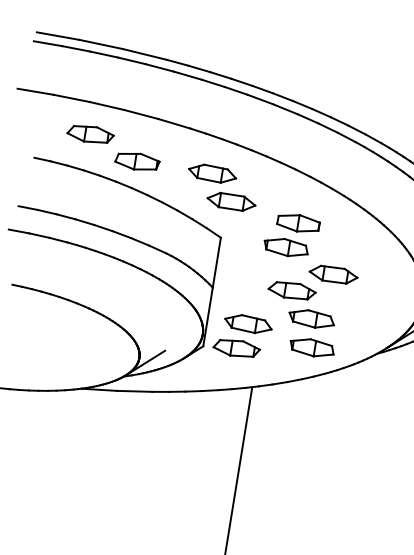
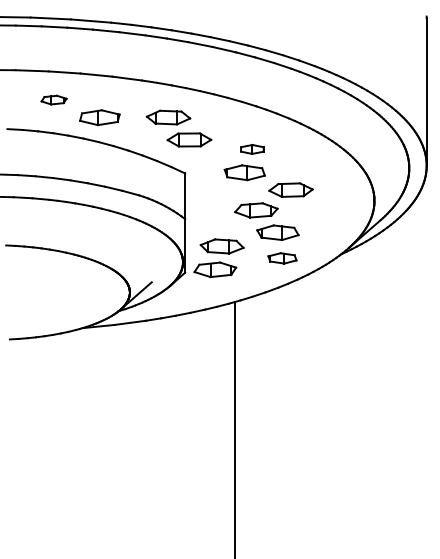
part: (90, 133) -> (53, 99), size x0.6
part: (298, 223) -> (252, 149), size x0.6
part: (312, 347) -> (282, 258), size x0.7

